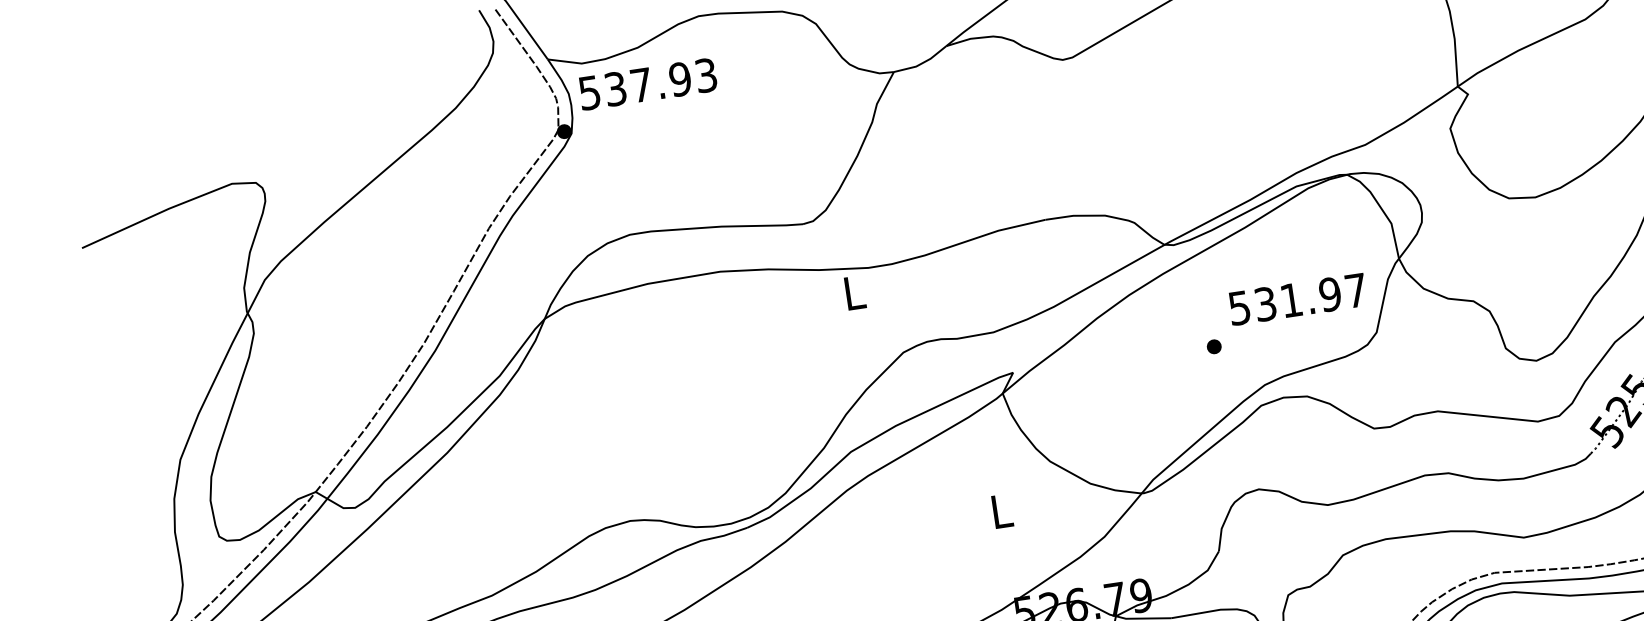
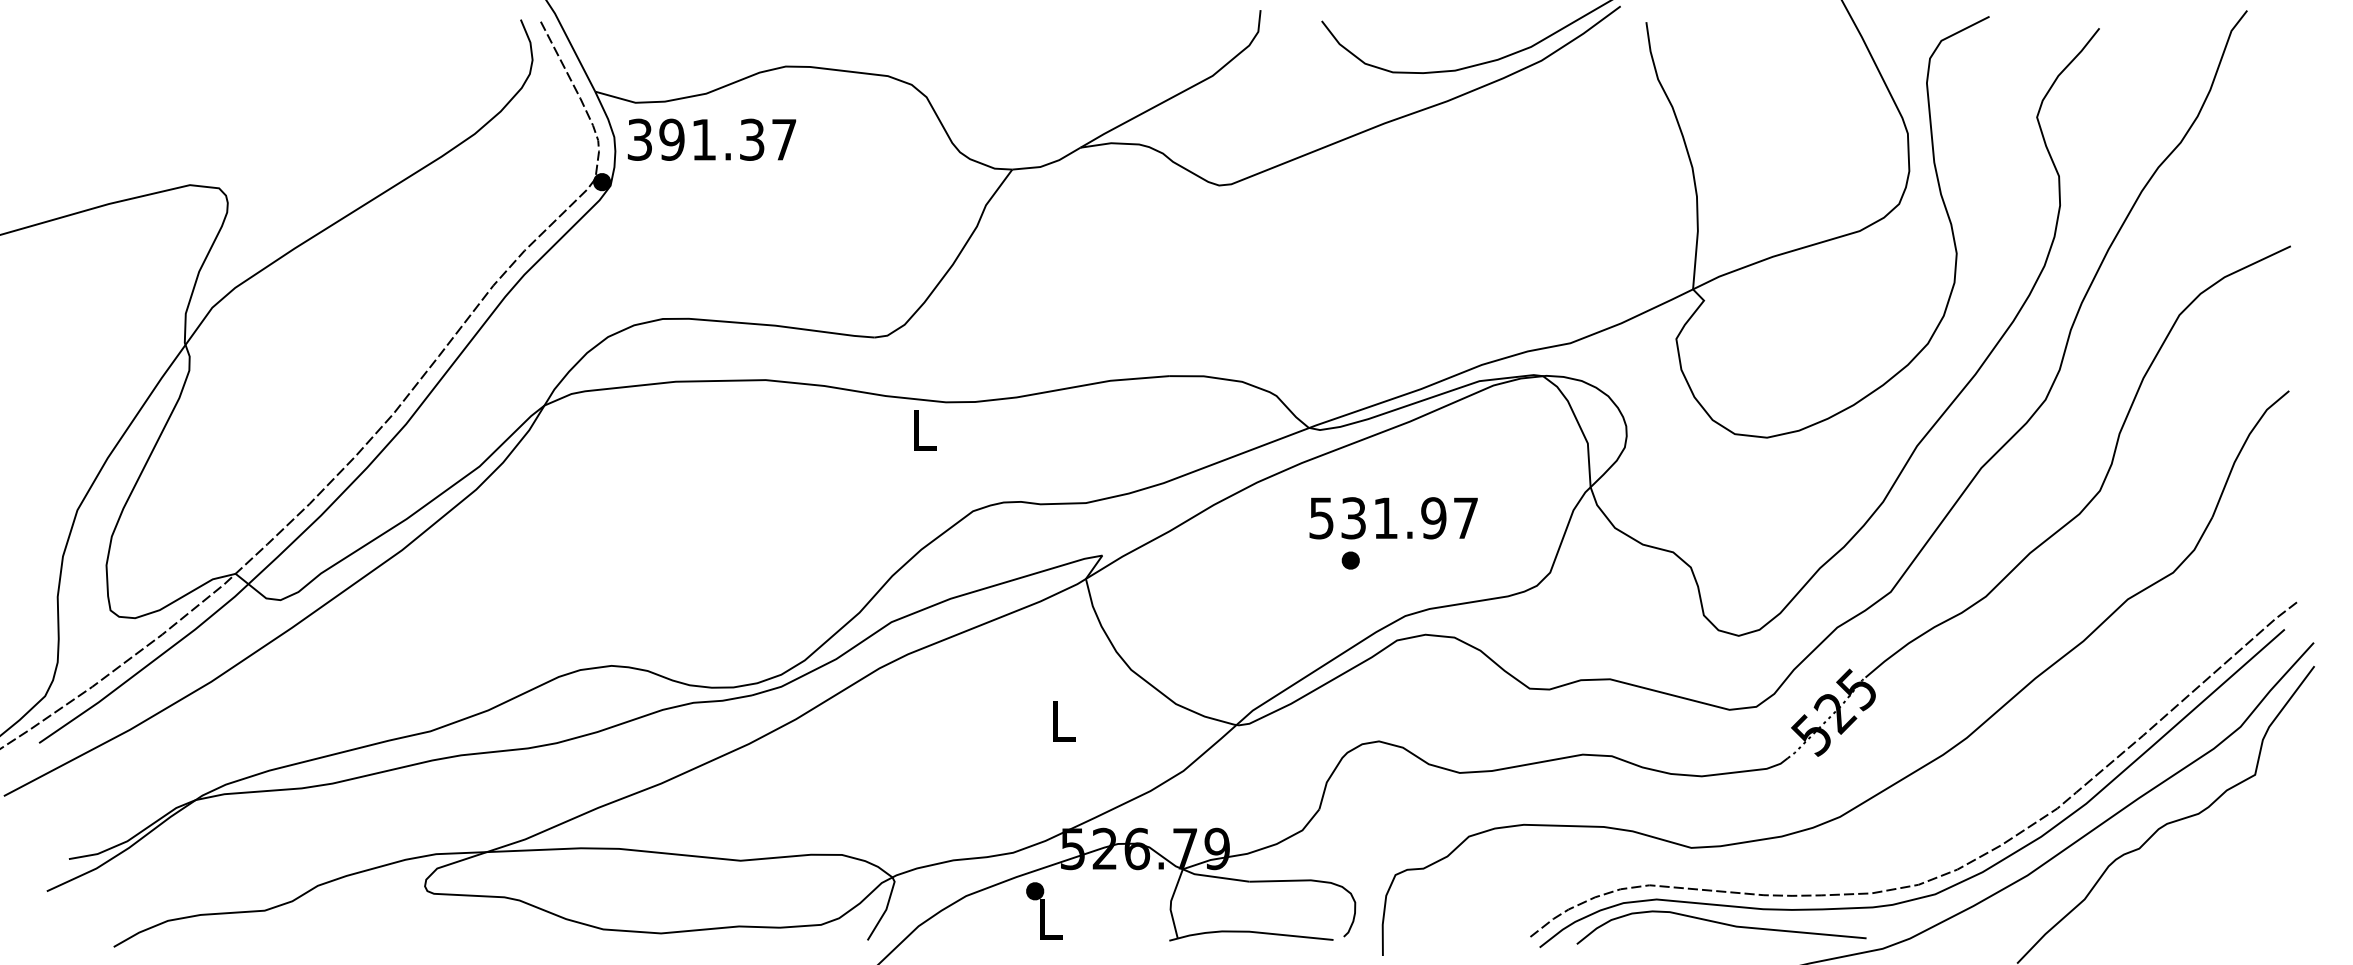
text: (648, 83) -> (712, 139), 537.93 -> 391.37
text: (1297, 299) -> (1393, 518), moved

